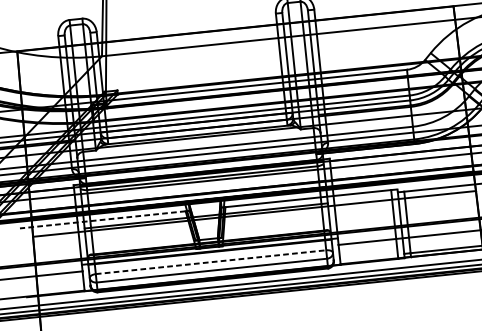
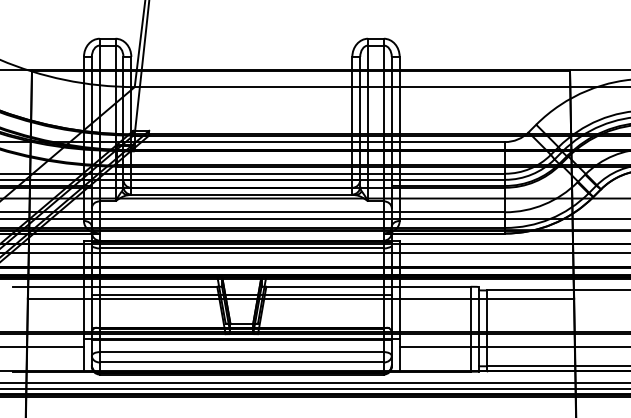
line: (102, 219) -> (114, 286), dashed -> solid
line: (211, 262) -> (242, 352), dashed -> solid

